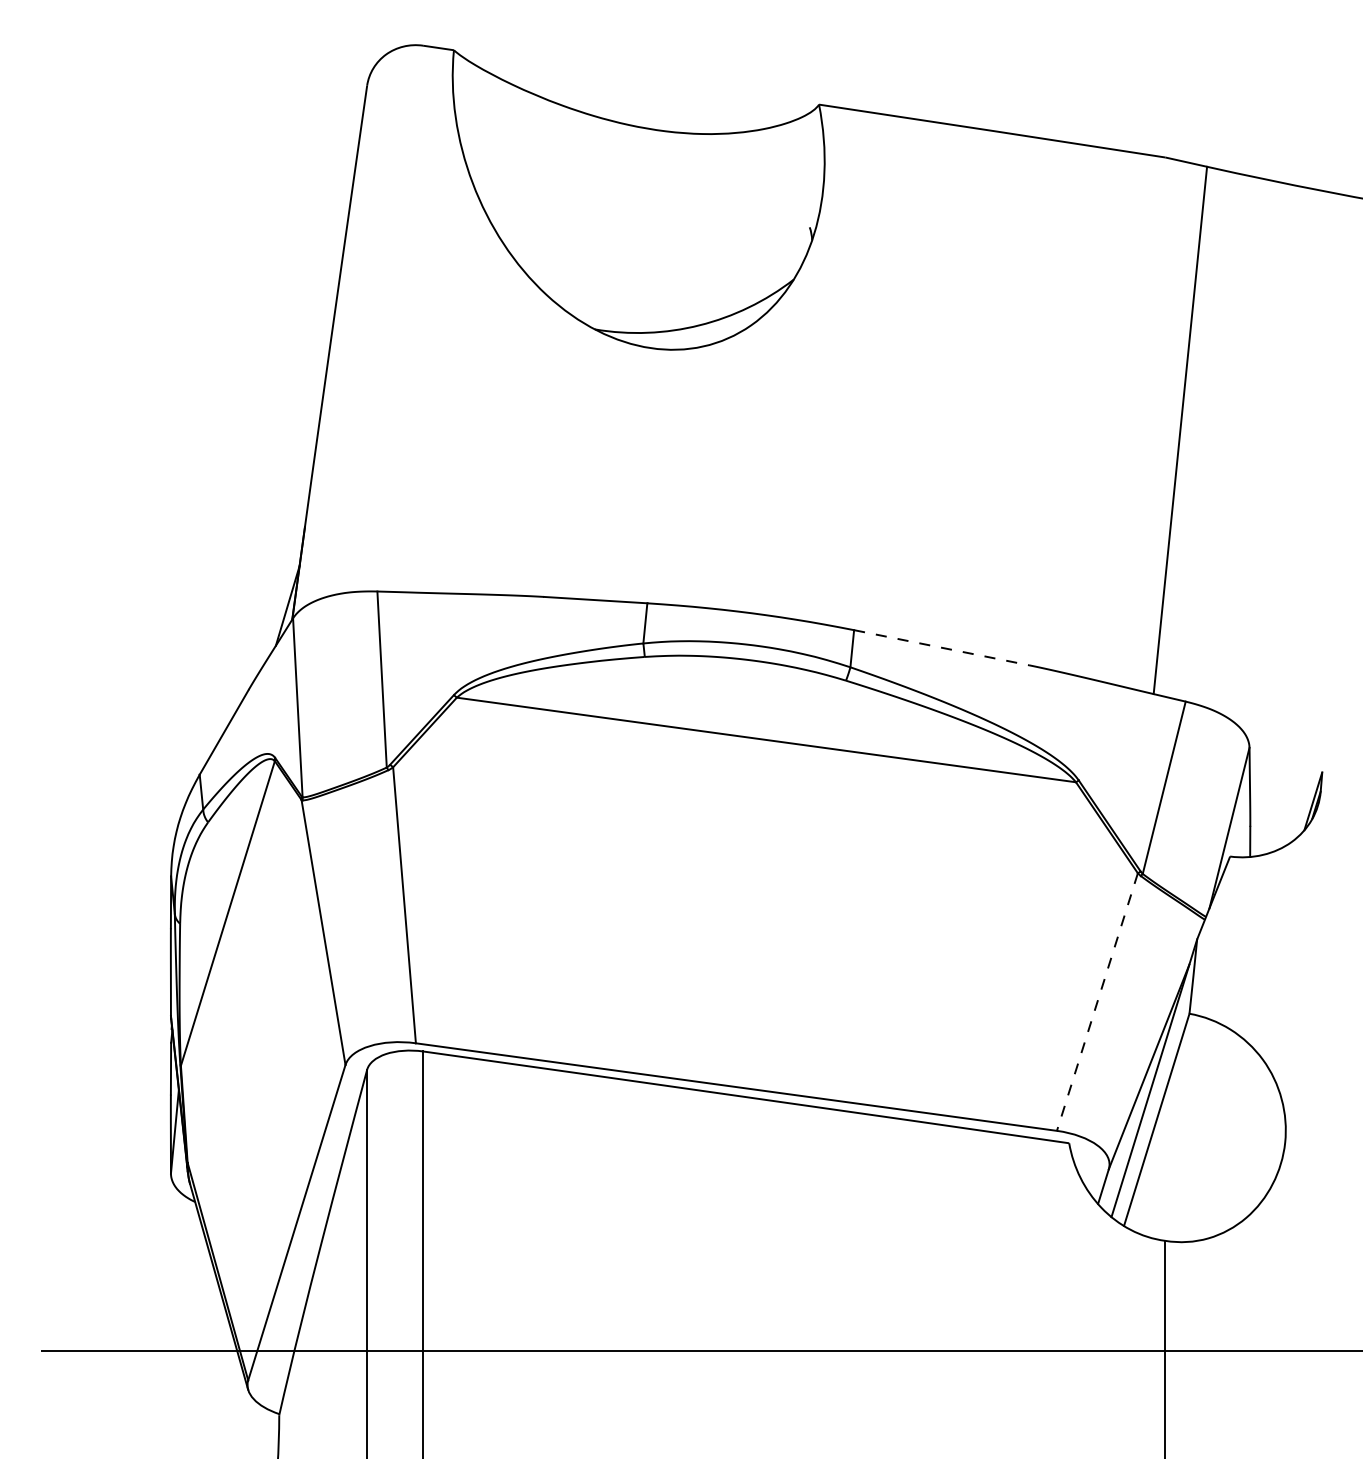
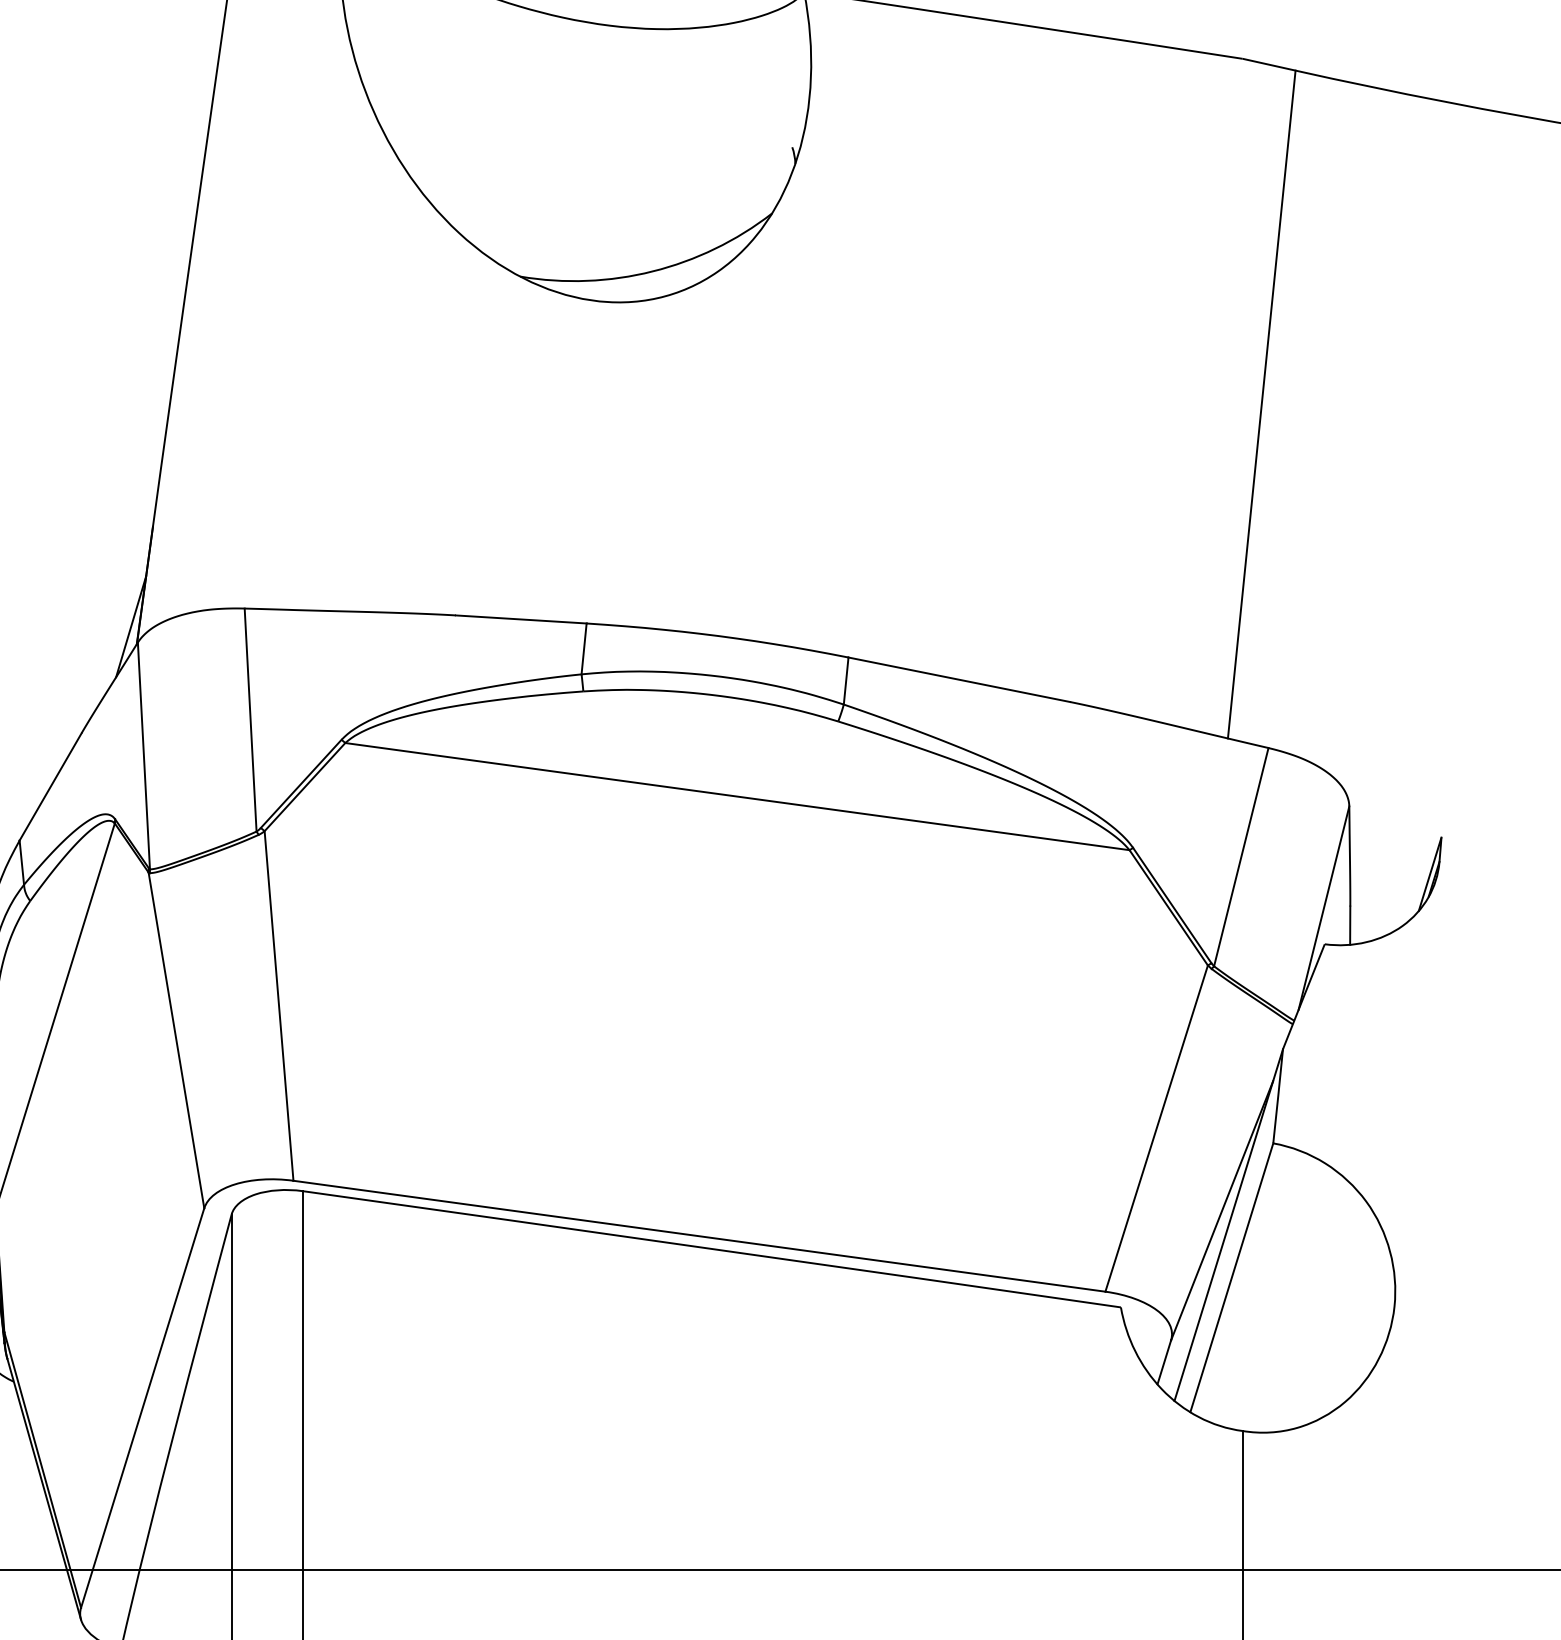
line: (942, 647) -> (960, 679), dashed -> solid
line: (1097, 1002) -> (1156, 1129), dashed -> solid

